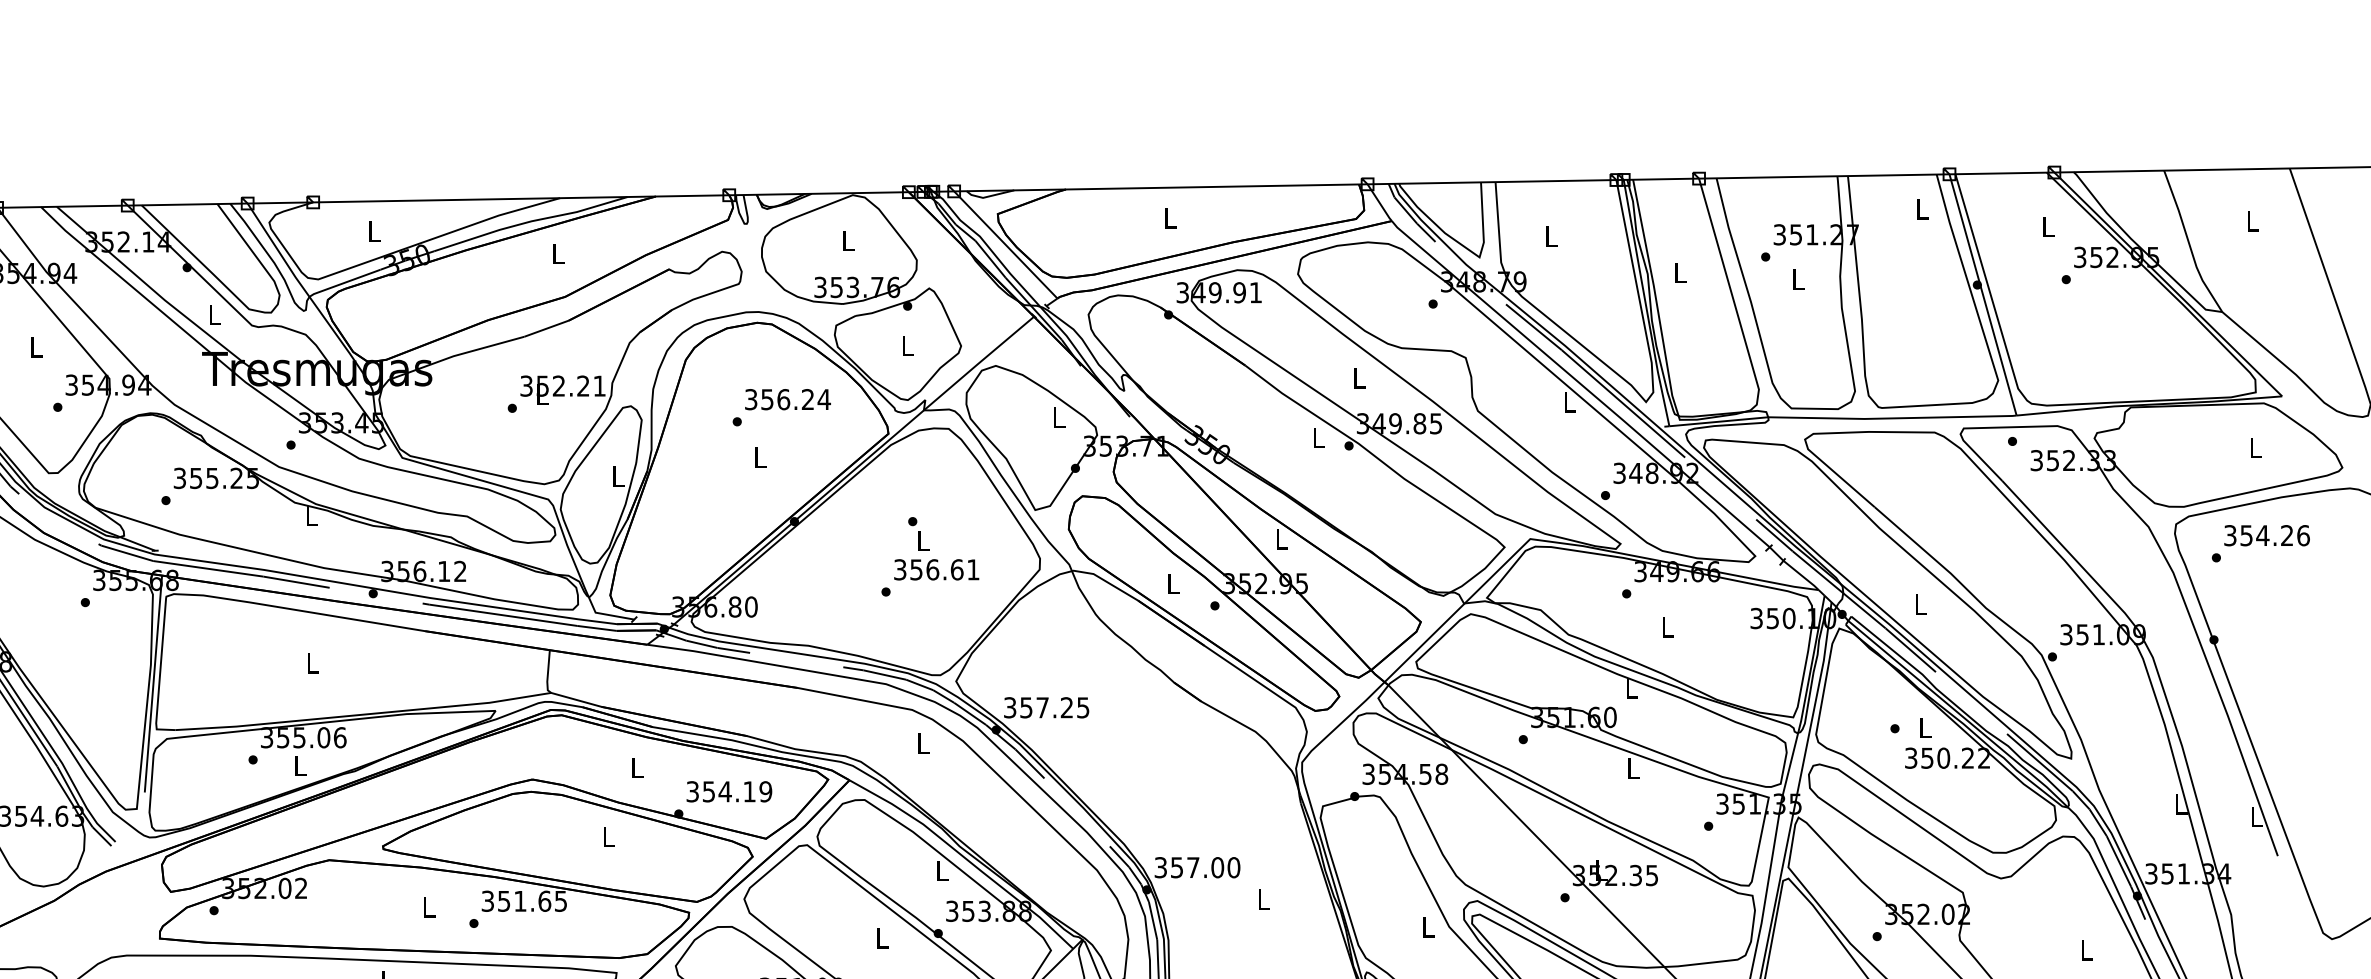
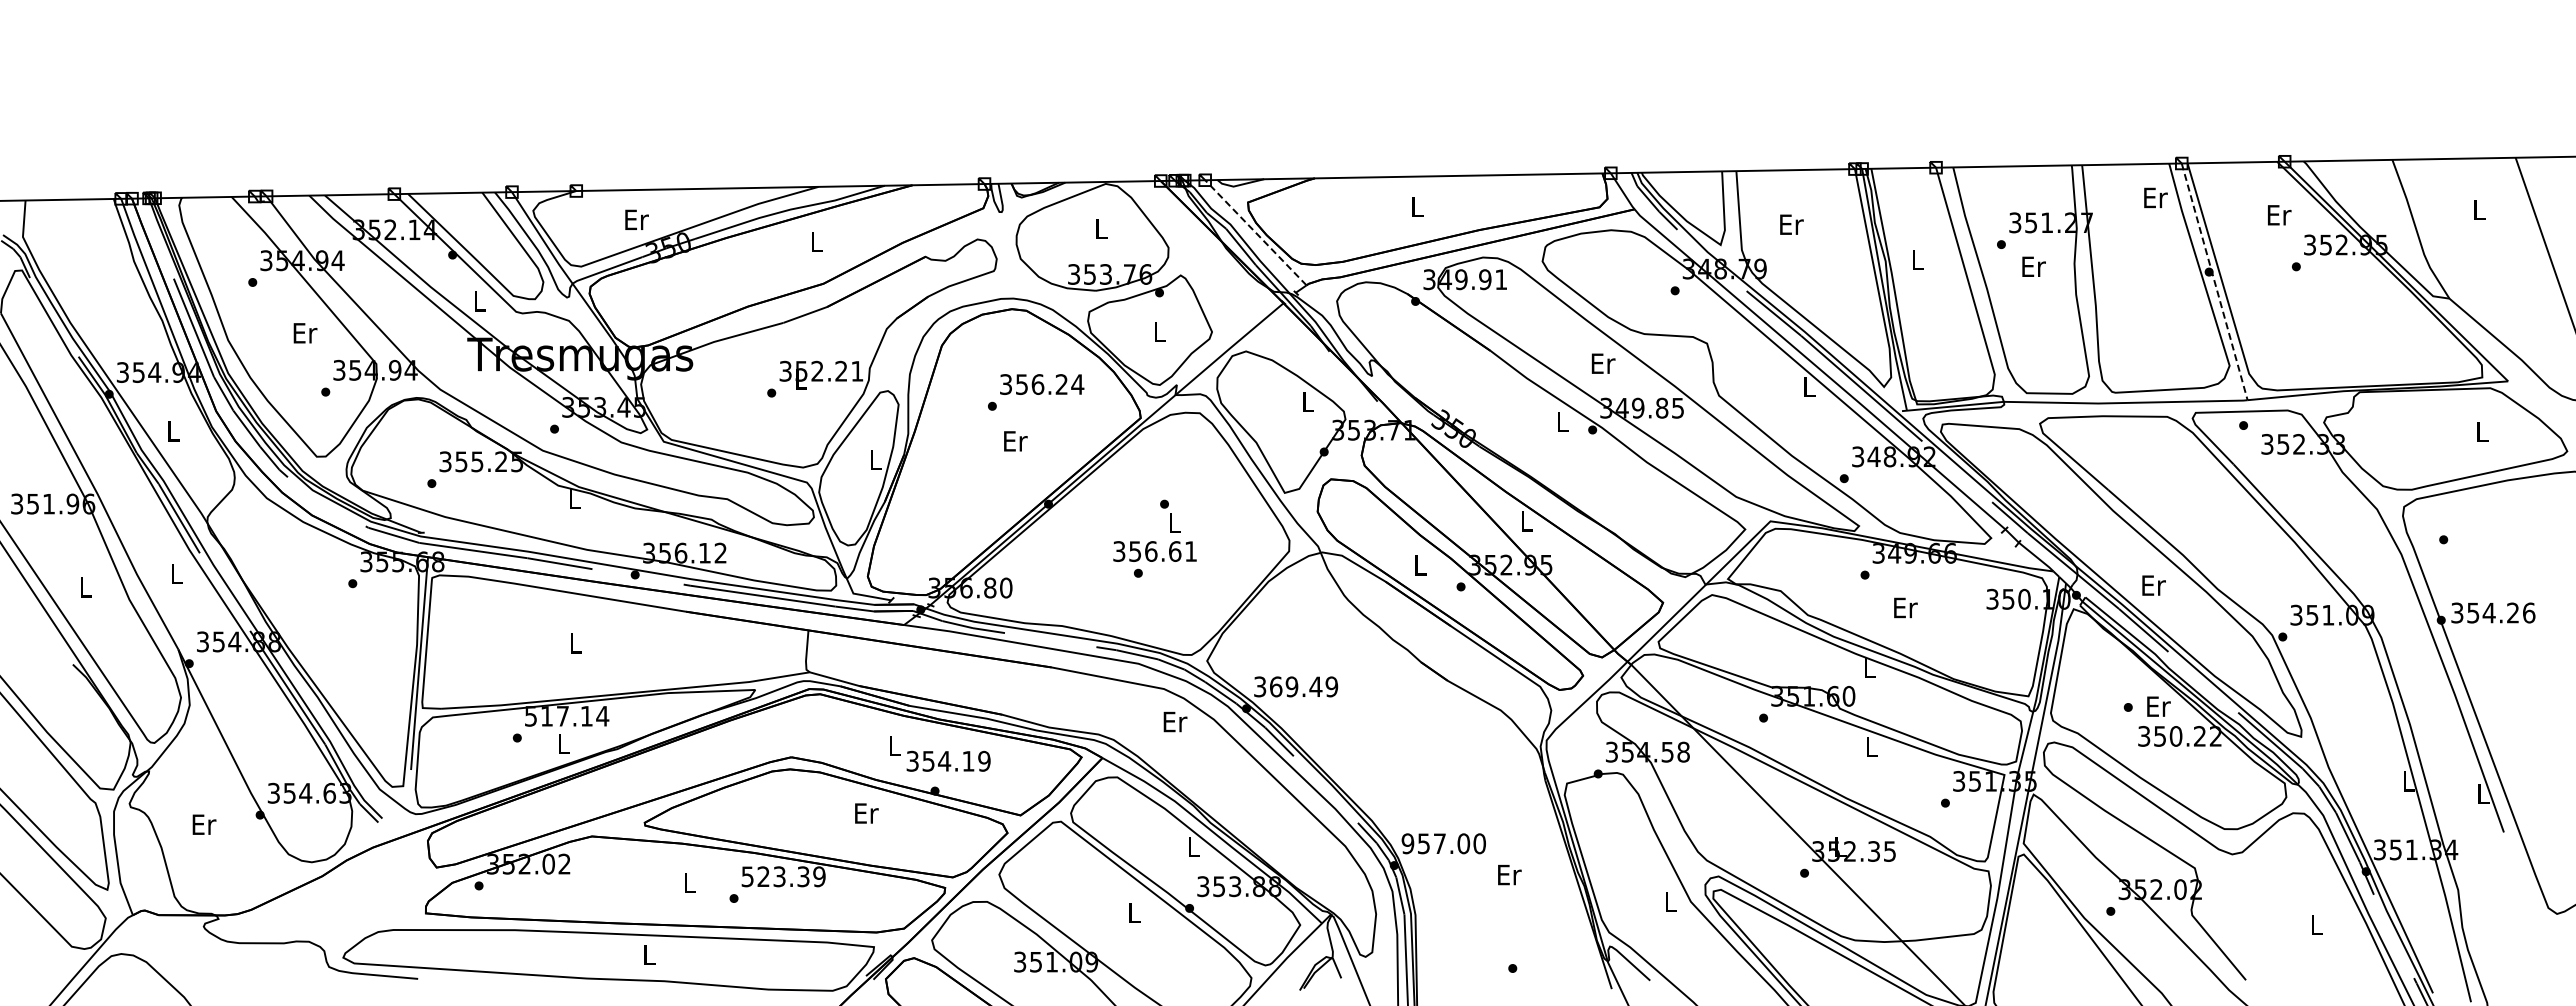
text: (1922, 208) -> (2155, 197), L -> Er
text: (2049, 227) -> (2279, 215), L -> Er
text: (374, 231) -> (636, 219), L -> Er
text: (1551, 236) -> (1791, 224), L -> Er
line: (1005, 244) -> (1255, 232), solid -> dashed
text: (1798, 279) -> (2033, 266), L -> Er
line: (1982, 294) -> (2214, 281), solid -> dashed
text: (37, 347) -> (305, 333), L -> Er
text: (1360, 378) -> (1603, 363), L -> Er
text: (760, 457) -> (1015, 441), L -> Er
text: (2267, 535) -> (2493, 612), moved
text: (936, 569) -> (1154, 551), moved
text: (1920, 604) -> (2153, 585), L -> Er
text: (1667, 626) -> (1905, 607), L -> Er
text: (1055, 707) -> (1304, 686), 357.25 -> 369.49
text: (1925, 727) -> (2158, 706), L -> Er
text: (304, 736) -> (567, 715), 355.06 -> 517.14
text: (923, 743) -> (1175, 721), L -> Er
text: (729, 790) -> (948, 760), moved
text: (608, 836) -> (866, 813), L -> Er
text: (1160, 867) -> (1407, 843), 357.00 -> 957.00
text: (1264, 898) -> (1509, 874), L -> Er
text: (524, 901) -> (783, 876), 351.65 -> 523.39

